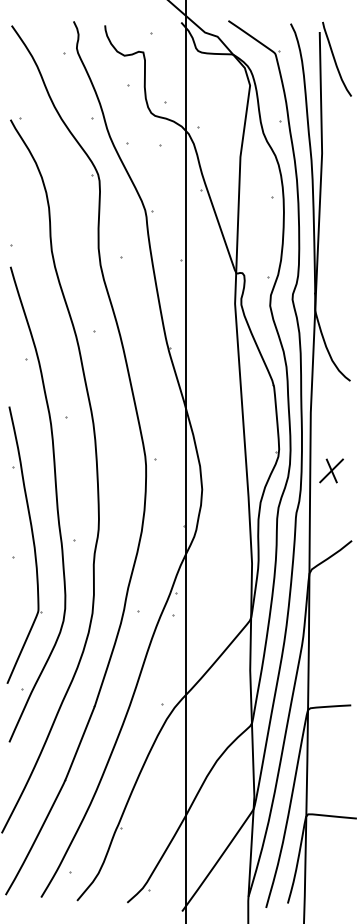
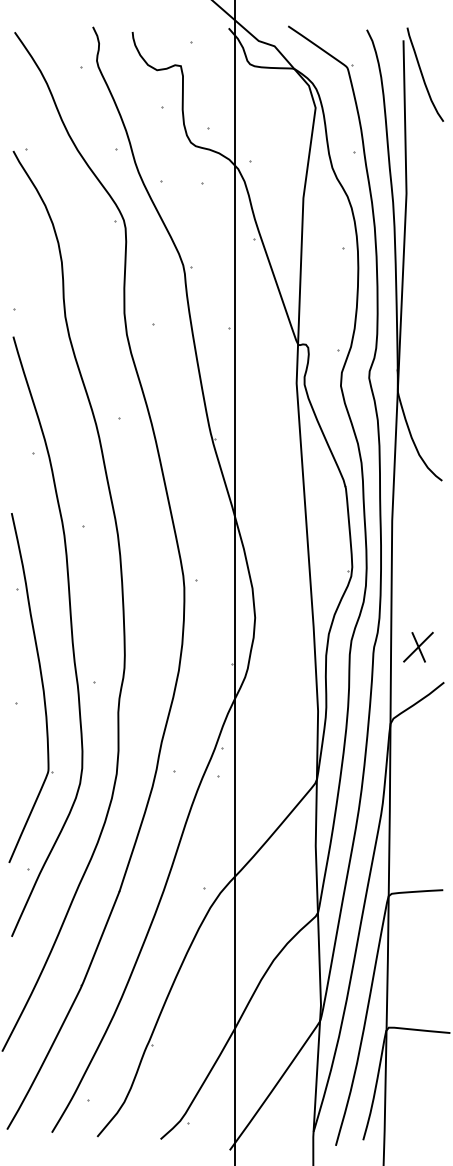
part: (331, 470) -> (418, 646), moved

